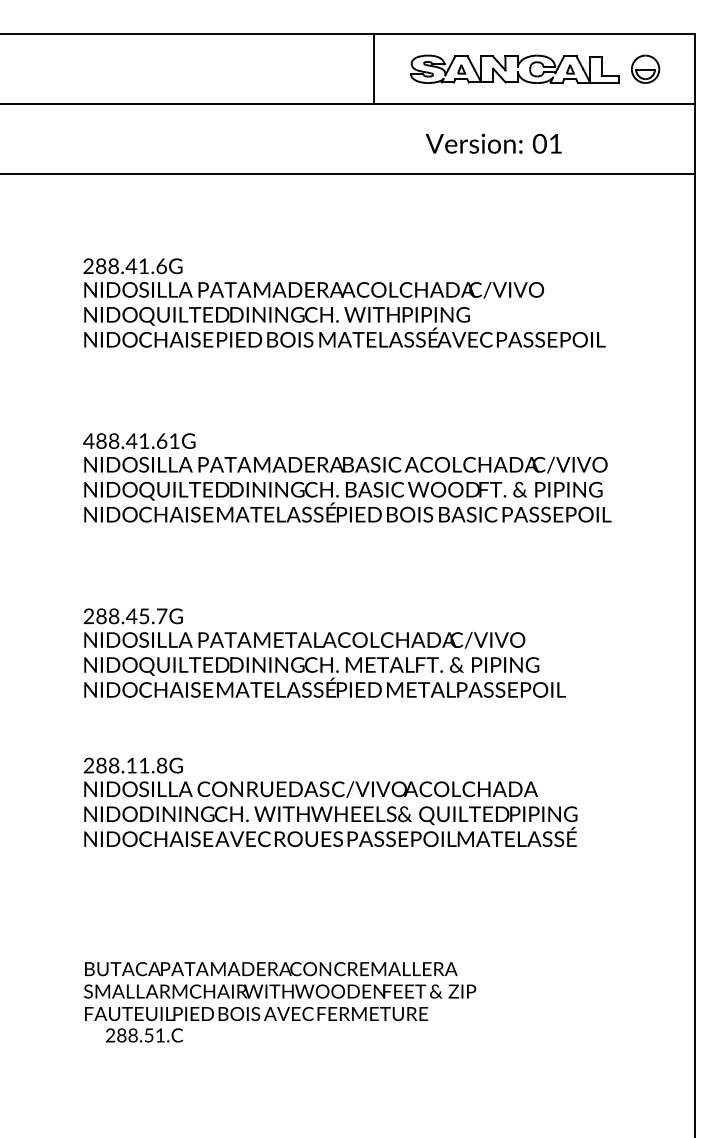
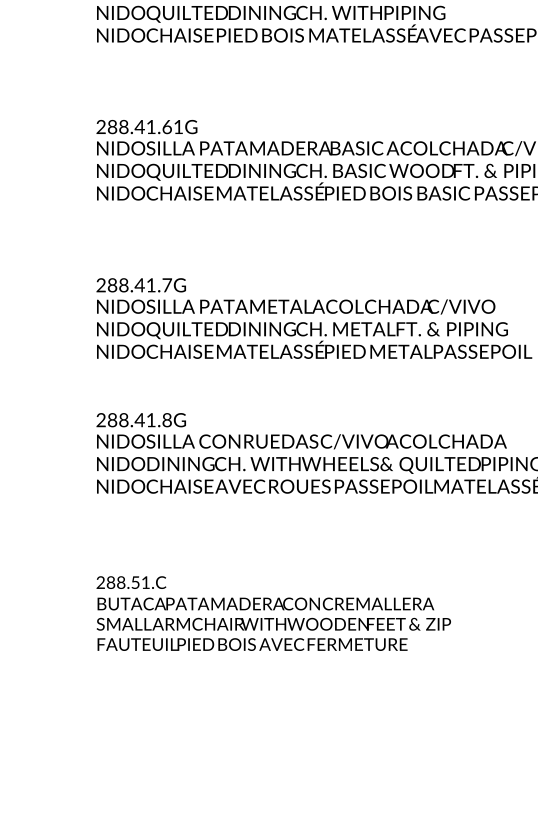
text: (88, 440) -> (100, 126), 488.41.61G -> 288.41.61G
text: (144, 616) -> (151, 285), 288.45.7G -> 288.41.7G
text: (131, 765) -> (139, 420), 288.11.8G -> 288.41.8G
text: (144, 1035) -> (131, 582), moved

